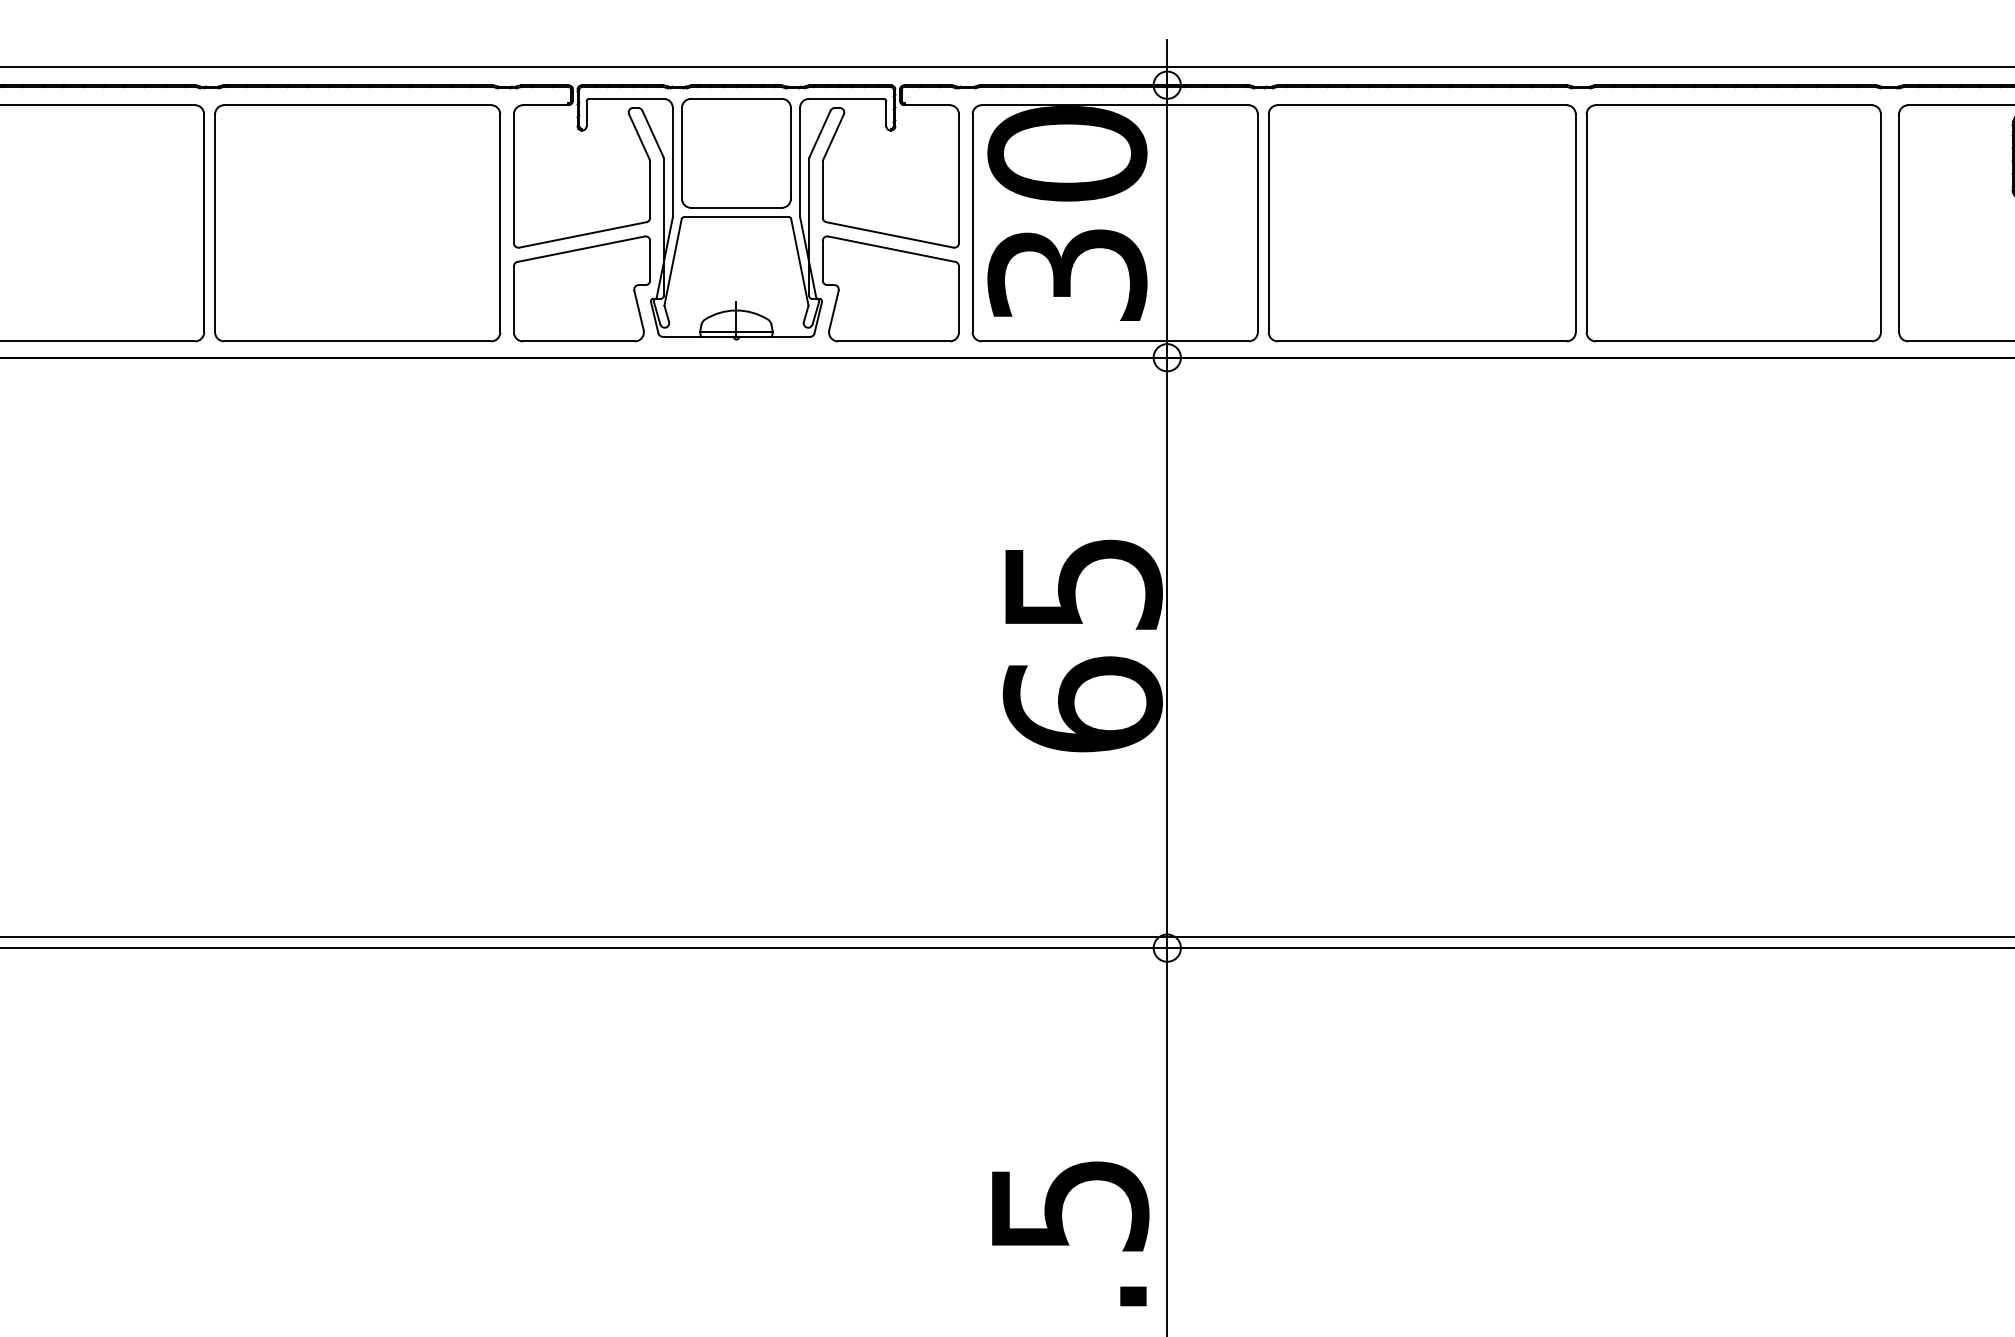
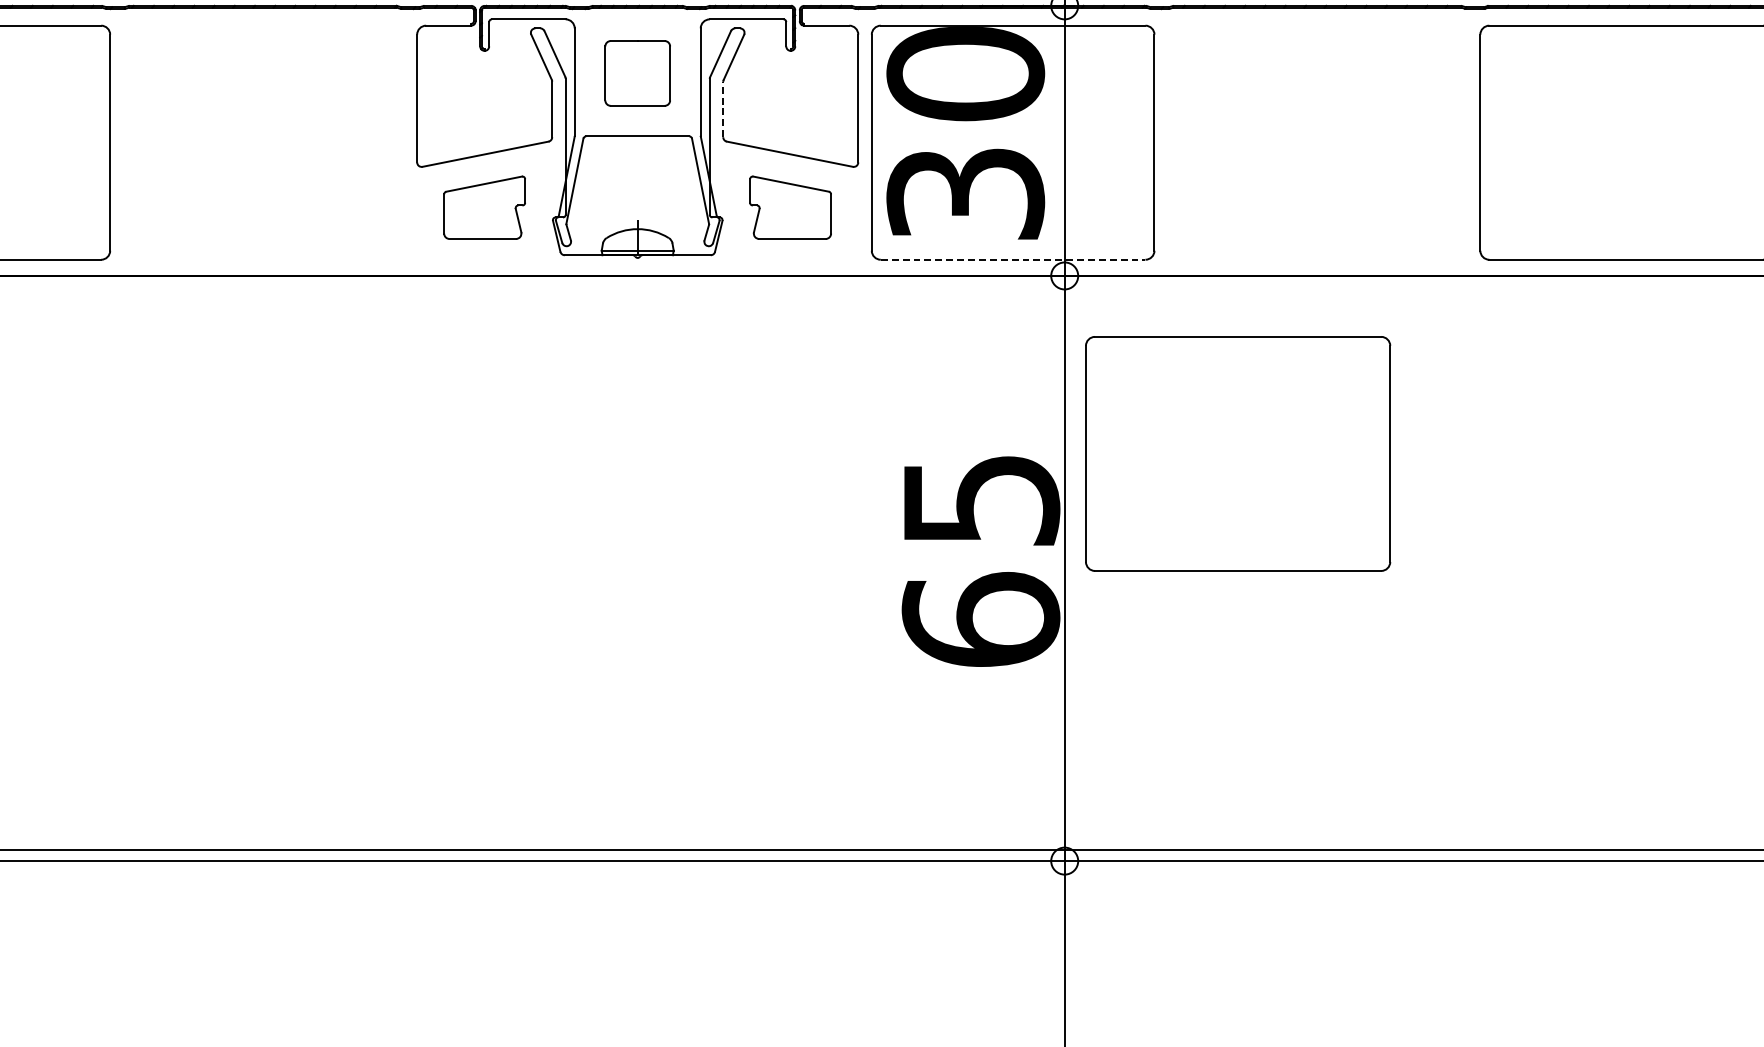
part: (736, 153) -> (637, 73), size x0.6
line: (822, 189) -> (722, 109), solid -> dashed
part: (357, 223) -> (262, 142), removed
part: (1421, 223) -> (1237, 454), moved
part: (581, 288) -> (484, 207), size x0.6
part: (890, 288) -> (790, 207), size x0.6
line: (1115, 341) -> (1013, 259), solid -> dashed

